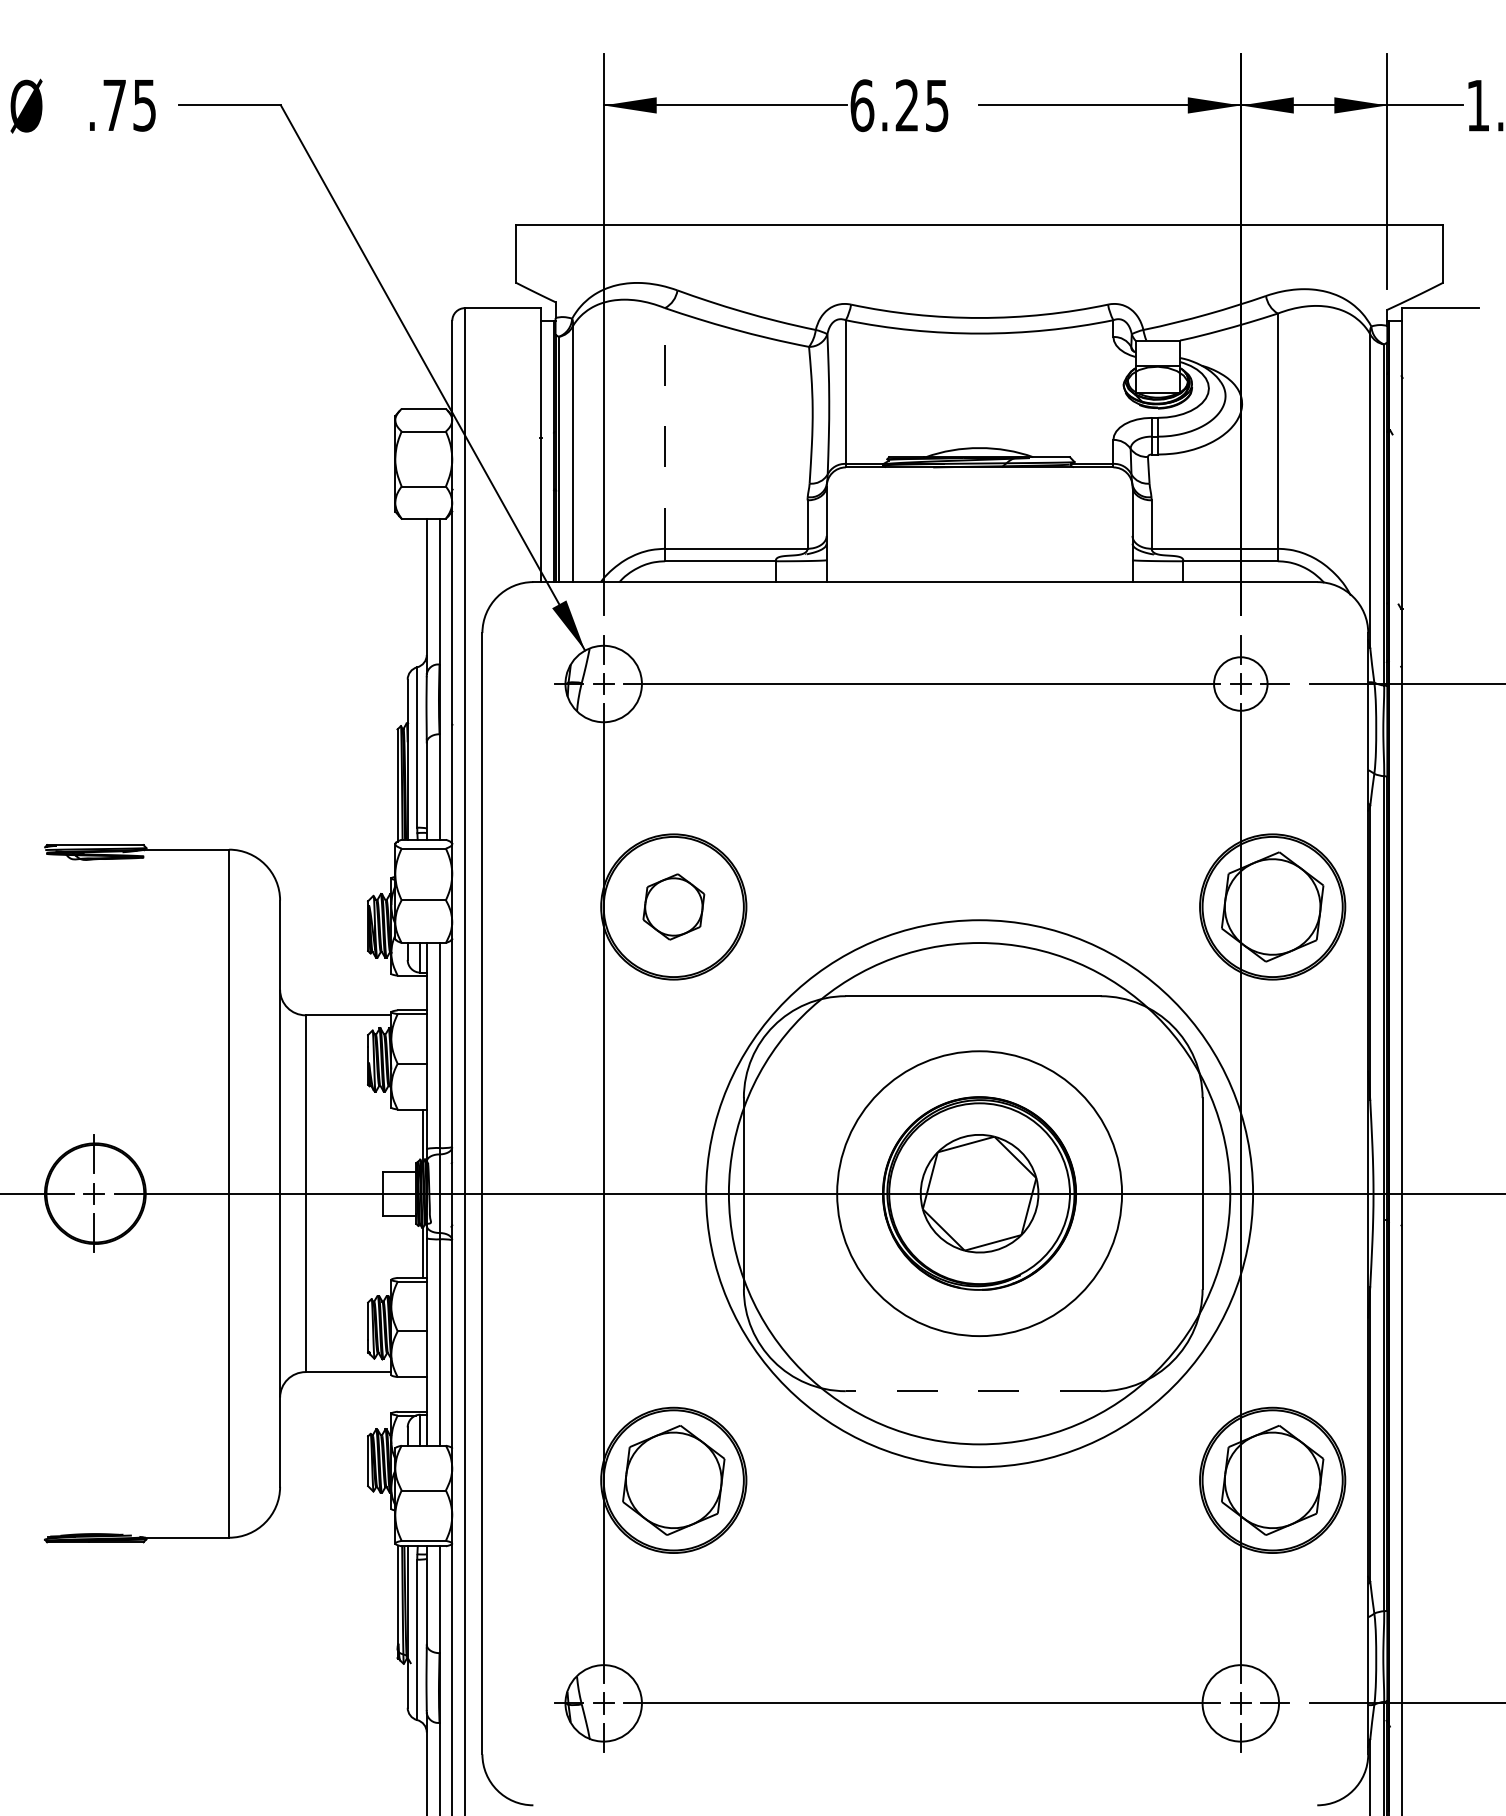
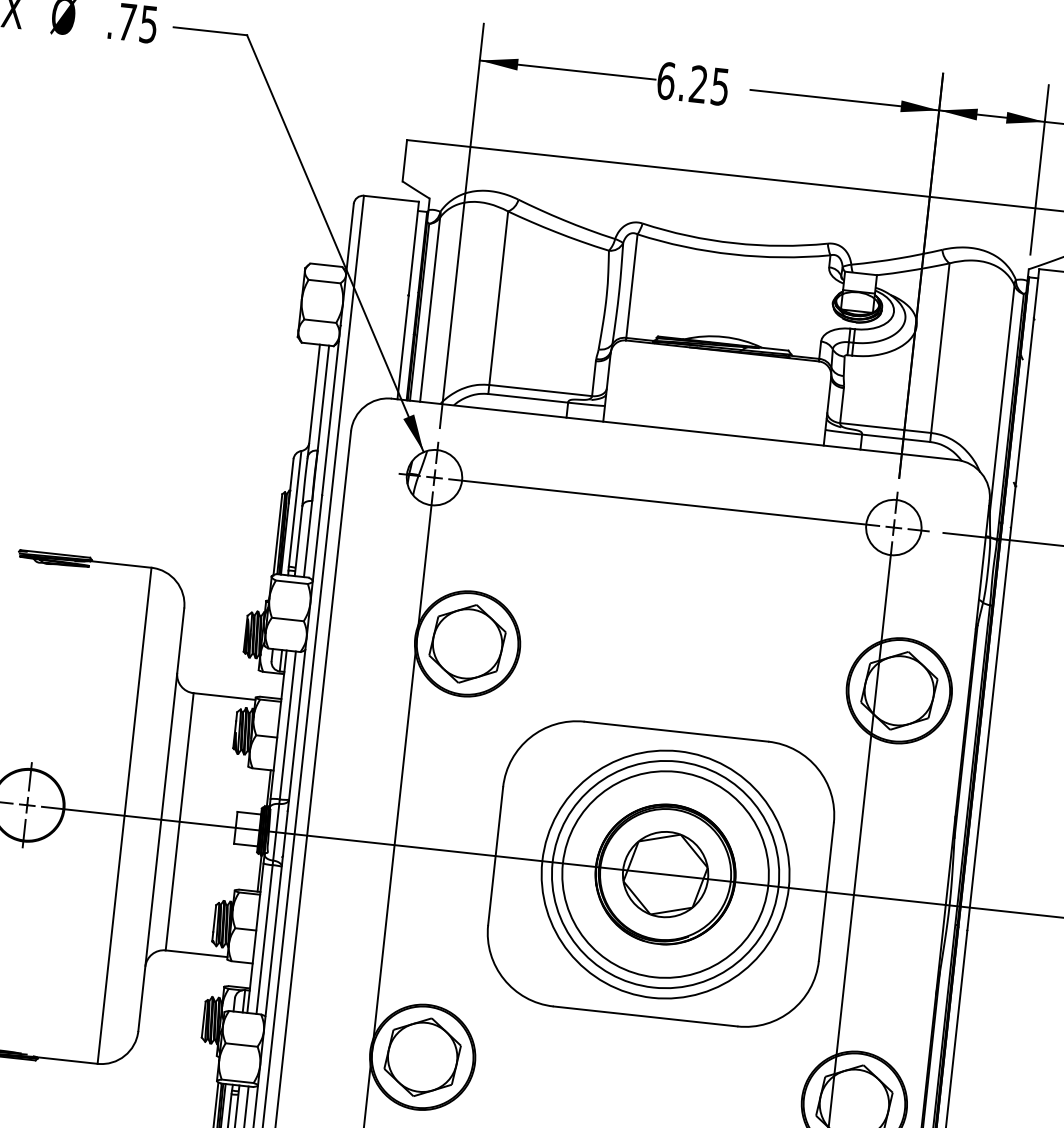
line: (665, 427) -> (499, 297), dashed -> solid
circle: (1240, 683) -> (893, 527), size x1.43
part: (673, 906) -> (467, 643), size x1.67
circle: (979, 1193) -> (665, 874), size x0.62
circle: (979, 1193) -> (665, 874), size x0.62
line: (972, 1391) -> (644, 1016), dashed -> solid

